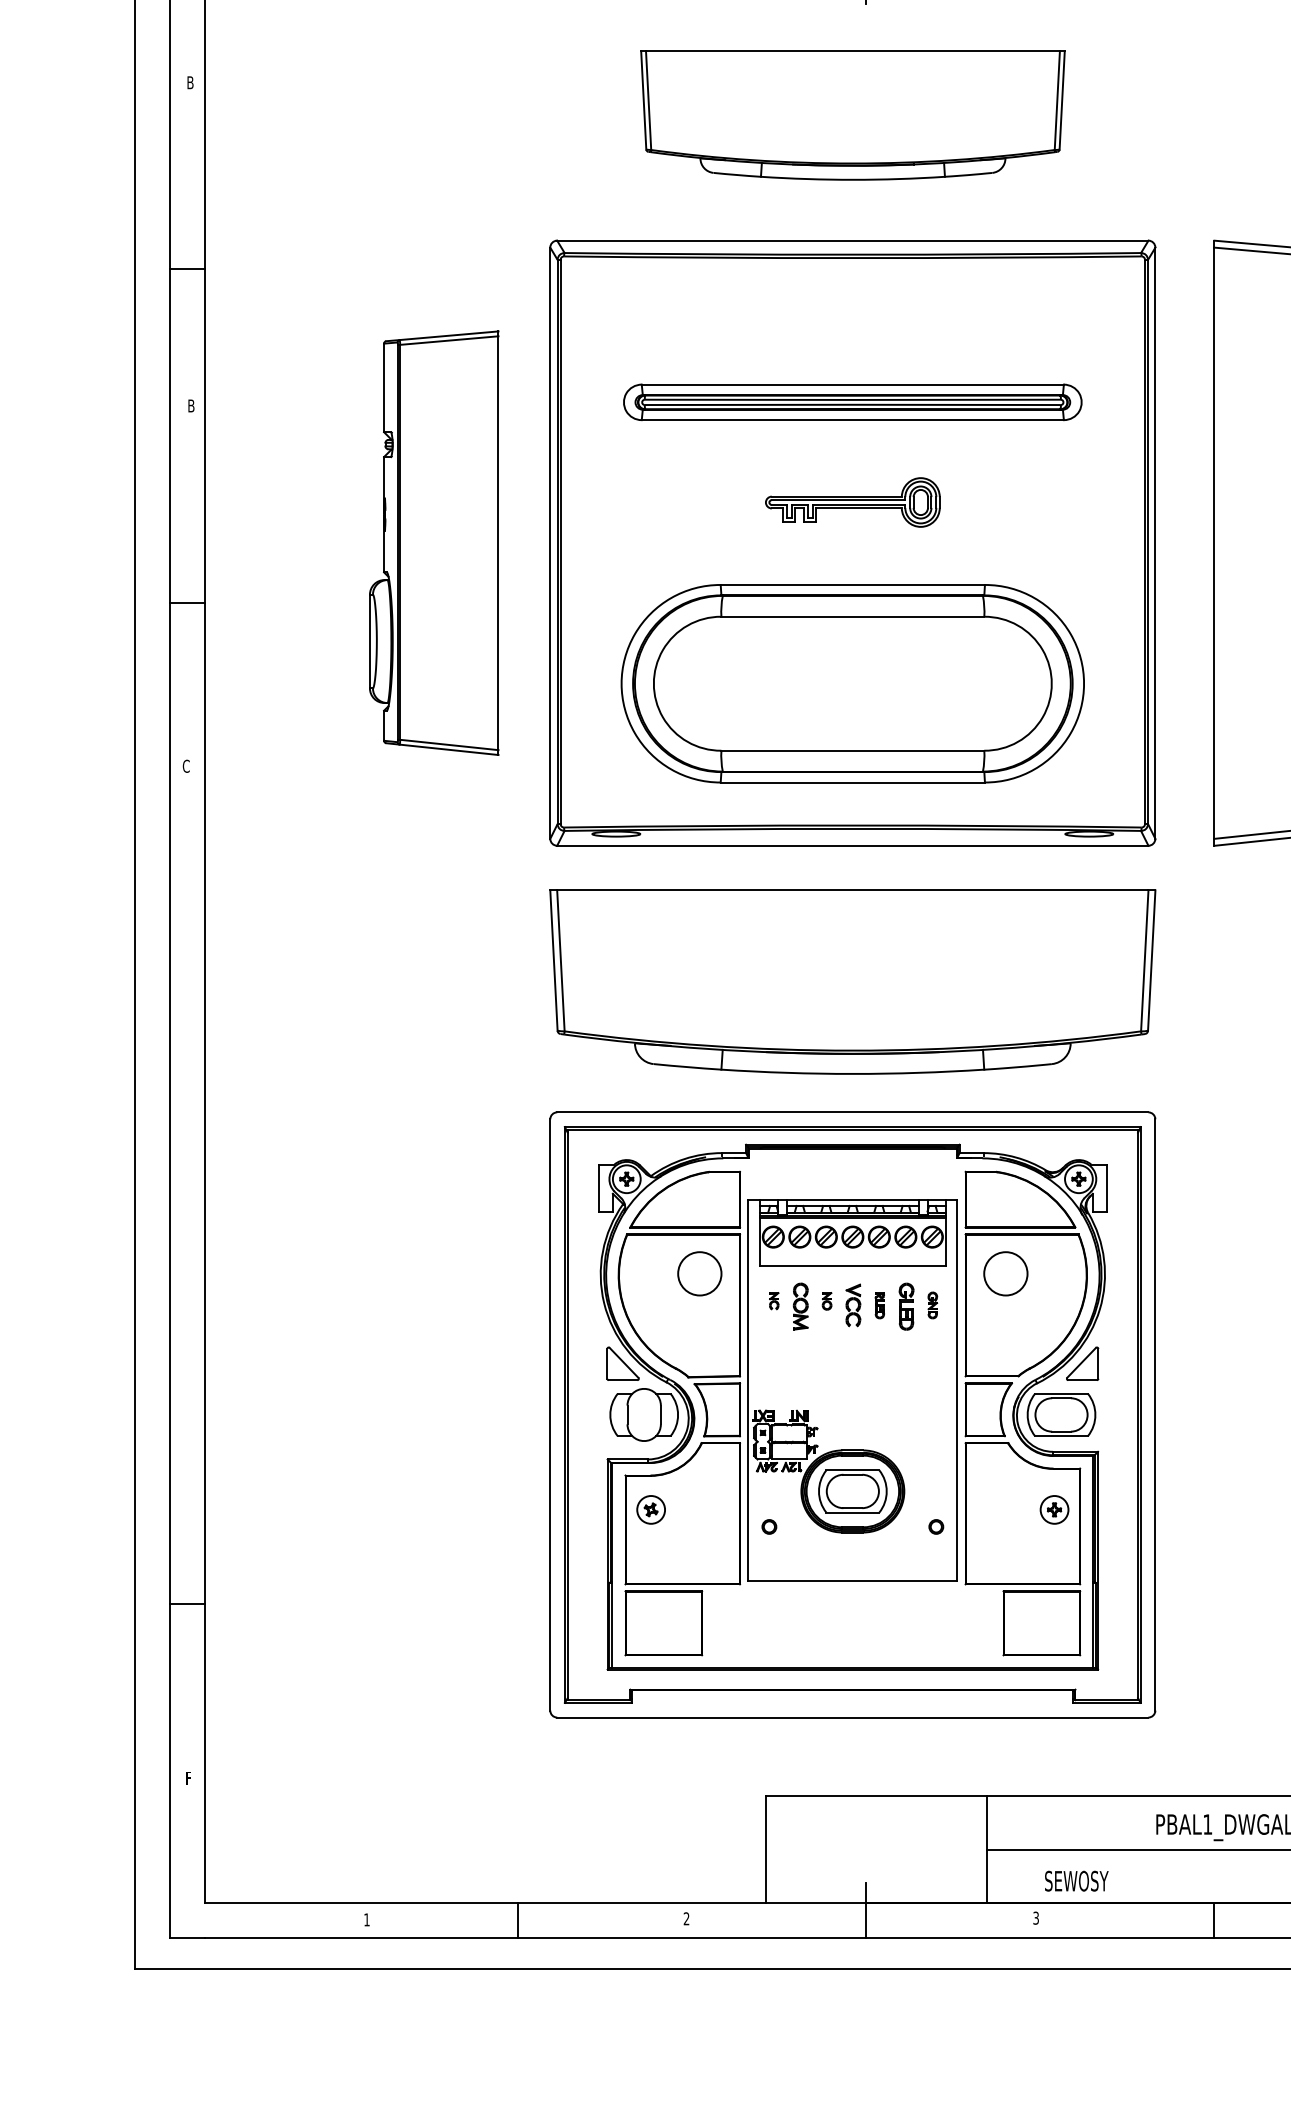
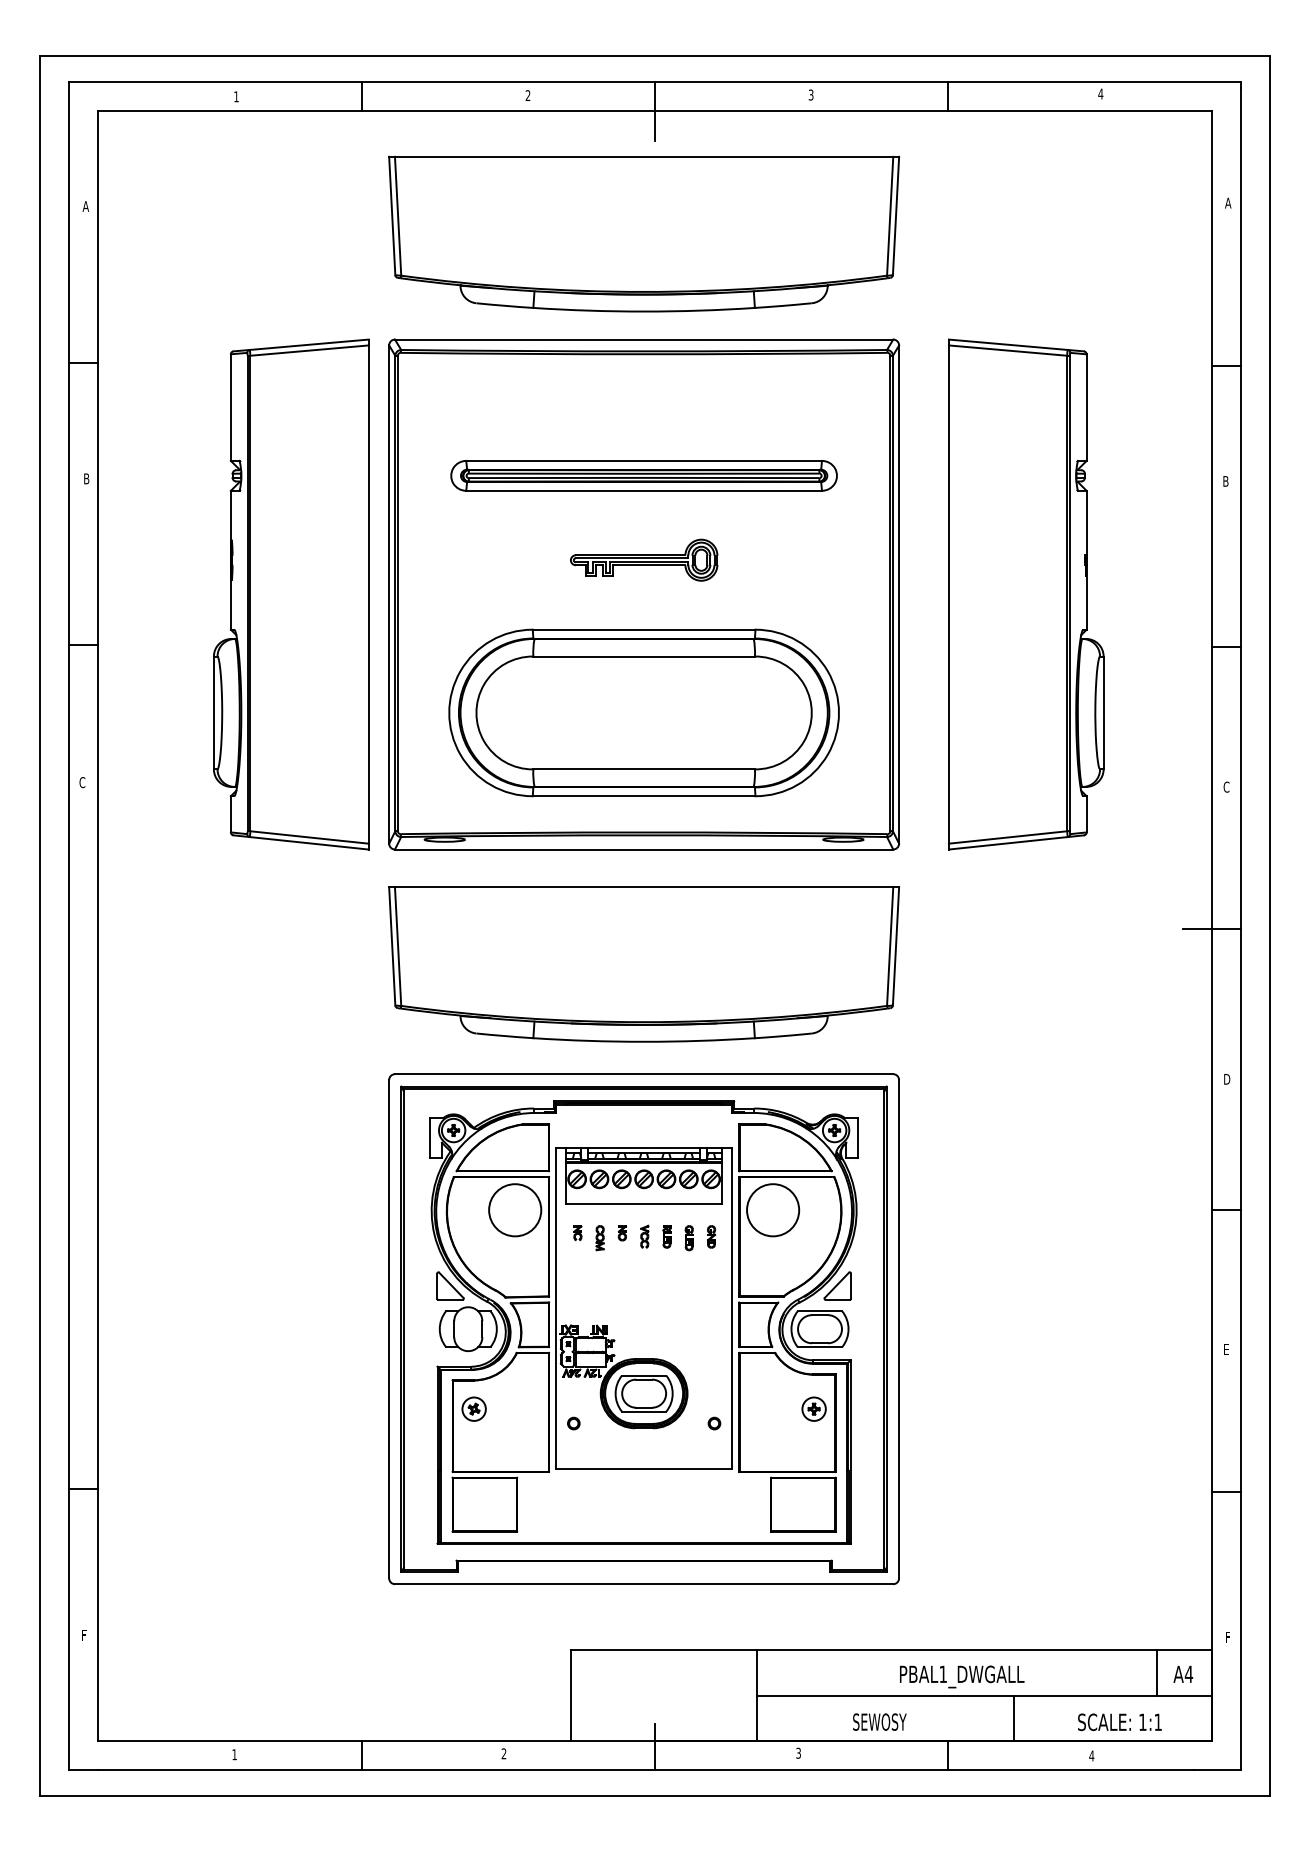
text: (189, 82) -> (85, 206), B -> A
part: (853, 114) -> (644, 233), size x1.43
part: (434, 543) -> (291, 594), size x1.43
circle: (700, 1274) -> (515, 1210), size x1.43
circle: (1006, 1274) -> (773, 1210), size x1.43
part: (853, 1304) -> (644, 1236), size x0.62
part: (799, 1307) -> (599, 1238), size x0.62
part: (905, 1307) -> (688, 1238), size x0.62
text: (1076, 1880) -> (879, 1721), moved

